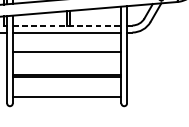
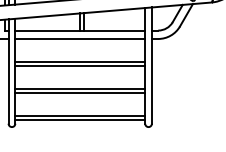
line: (67, 25) -> (80, 30), dashed -> solid
line: (67, 54) -> (80, 65), added
line: (67, 99) -> (80, 119), added

